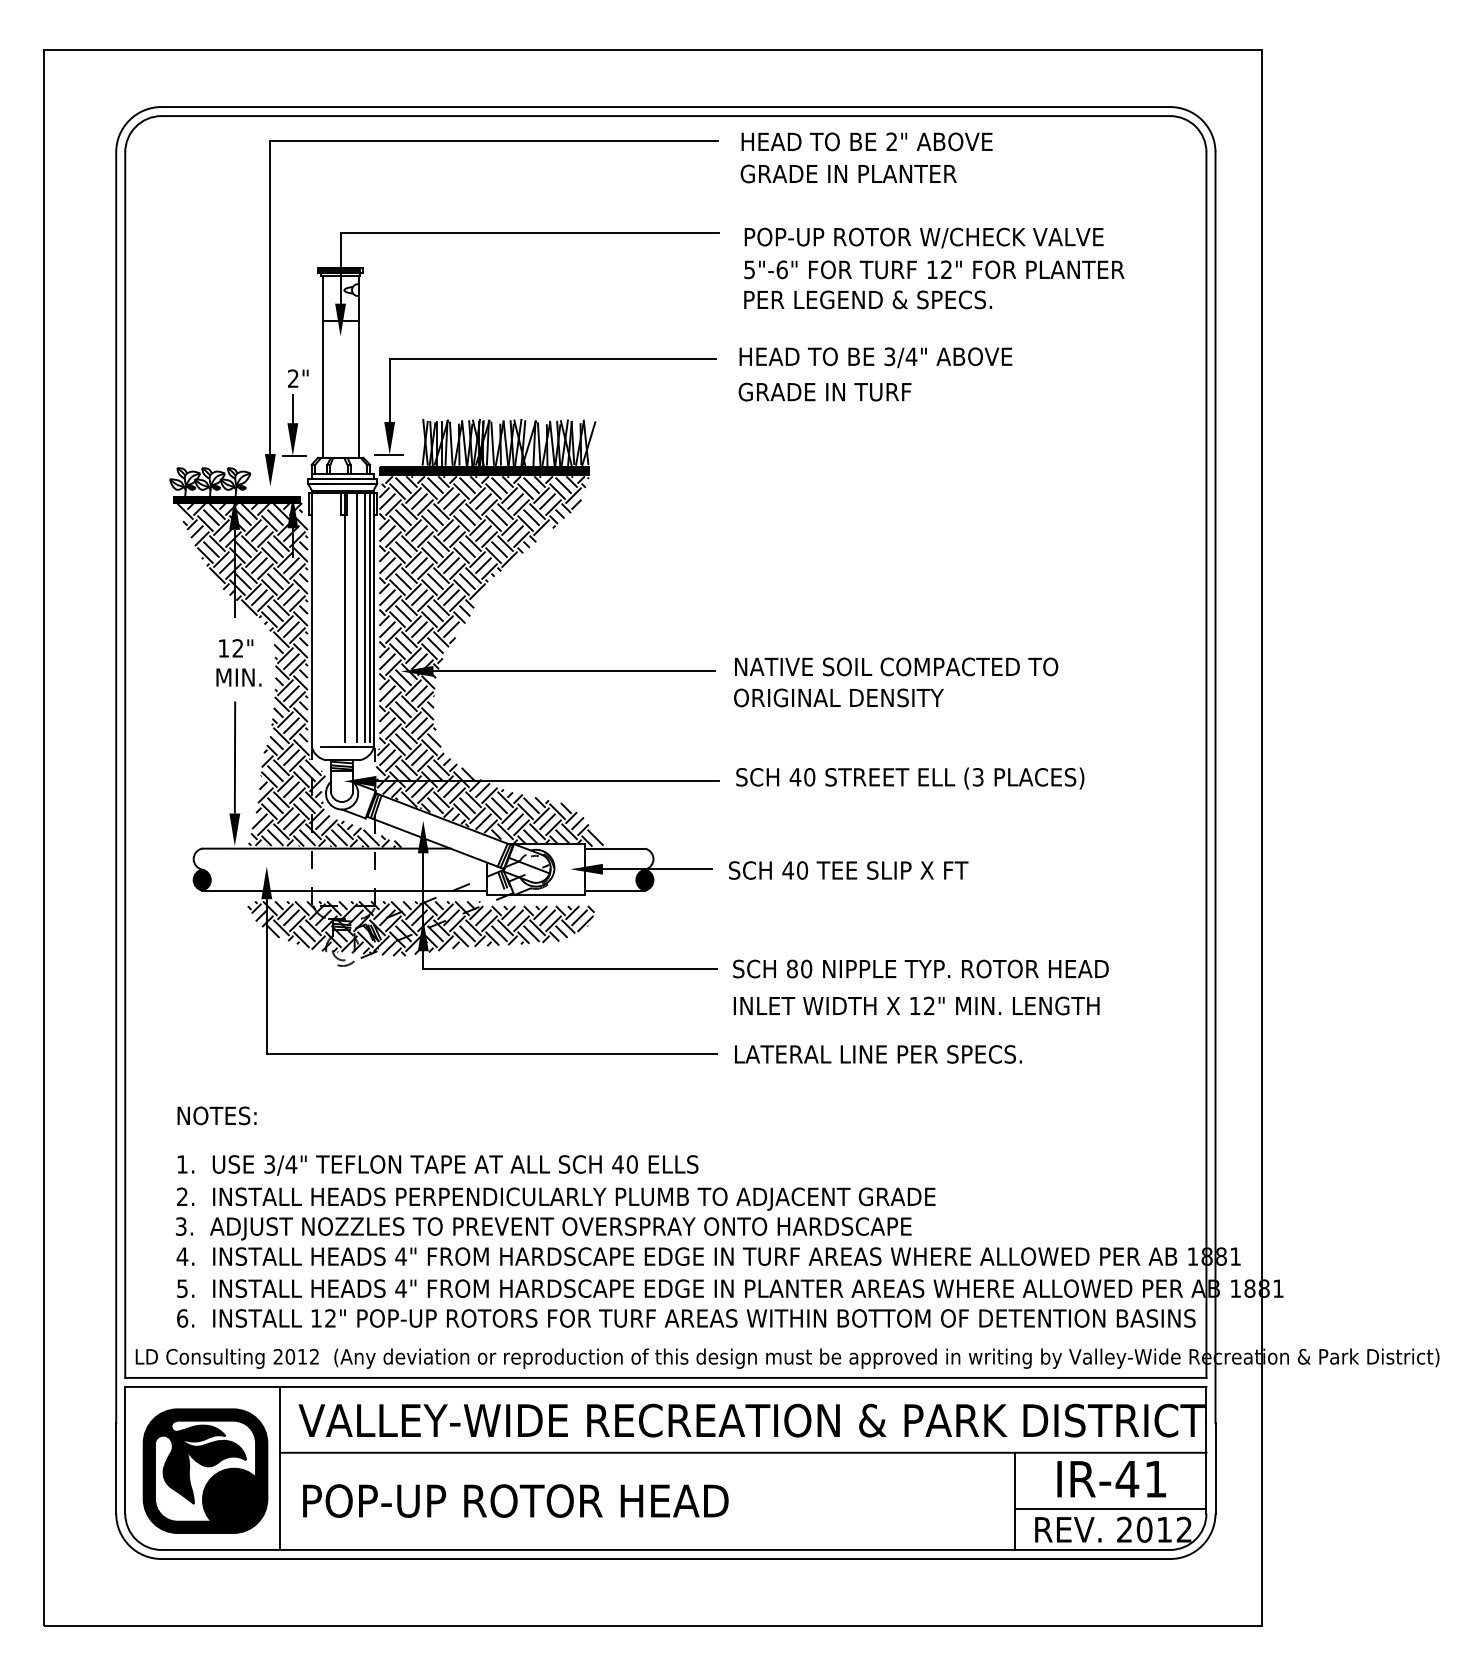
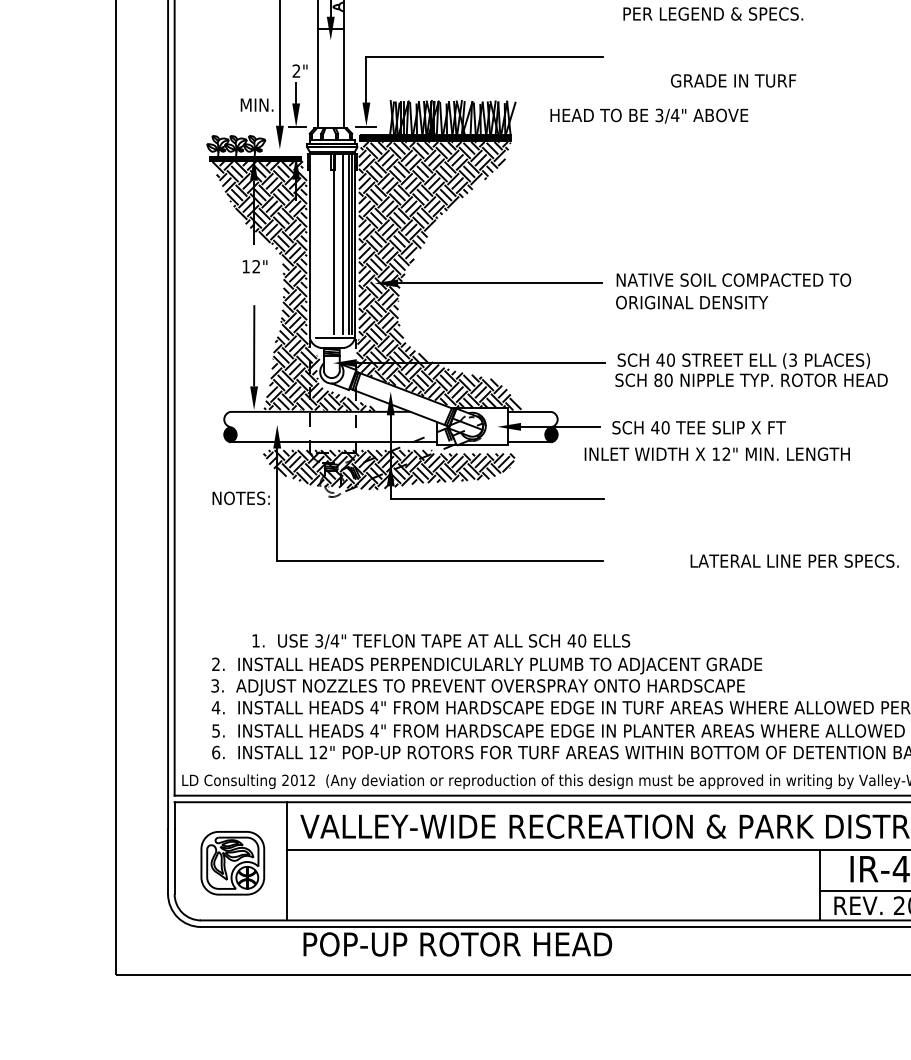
text: (875, 357) -> (649, 115), moved
text: (824, 391) -> (733, 80), moved
text: (238, 677) -> (256, 105), moved
text: (920, 968) -> (751, 379), moved
text: (916, 1005) -> (717, 453), moved
text: (878, 1054) -> (794, 561), moved
text: (216, 1115) -> (240, 498), moved
text: (437, 1165) -> (440, 641), moved
part: (205, 1470) -> (232, 862), size x0.7
text: (515, 1500) -> (457, 944), moved

